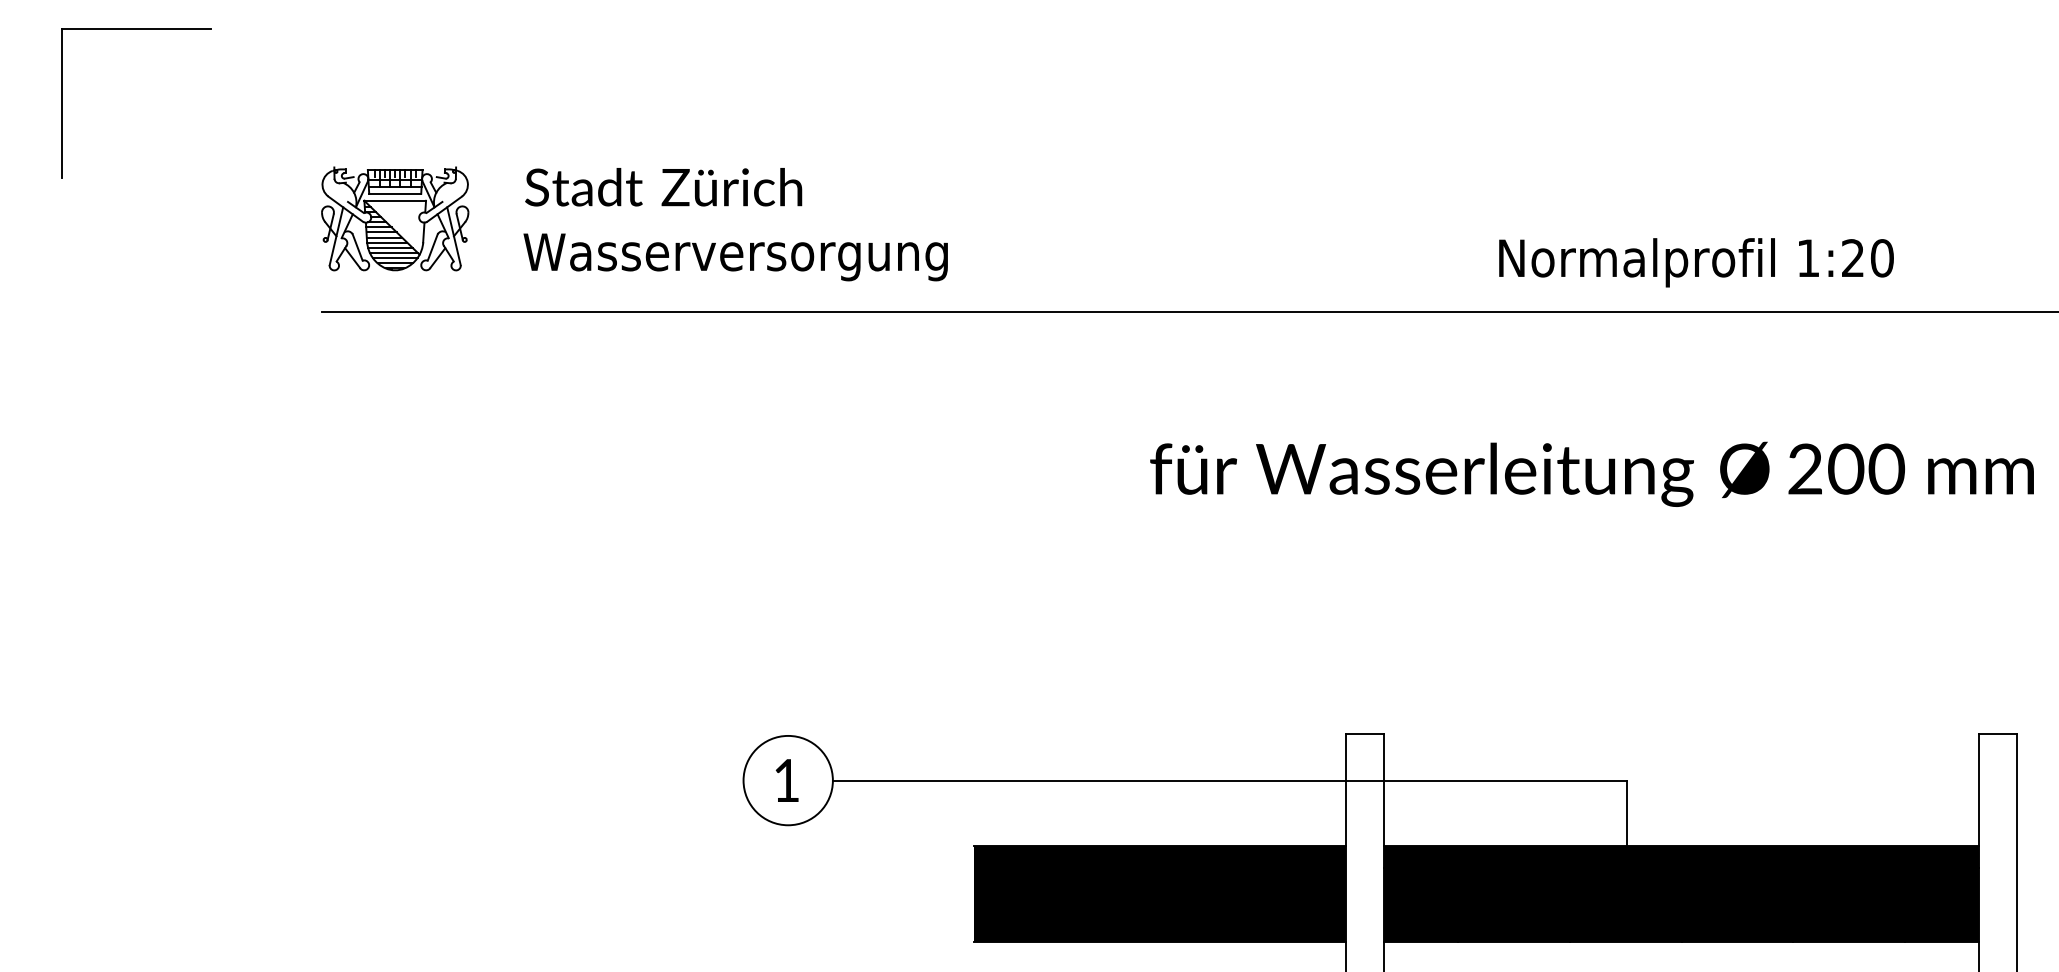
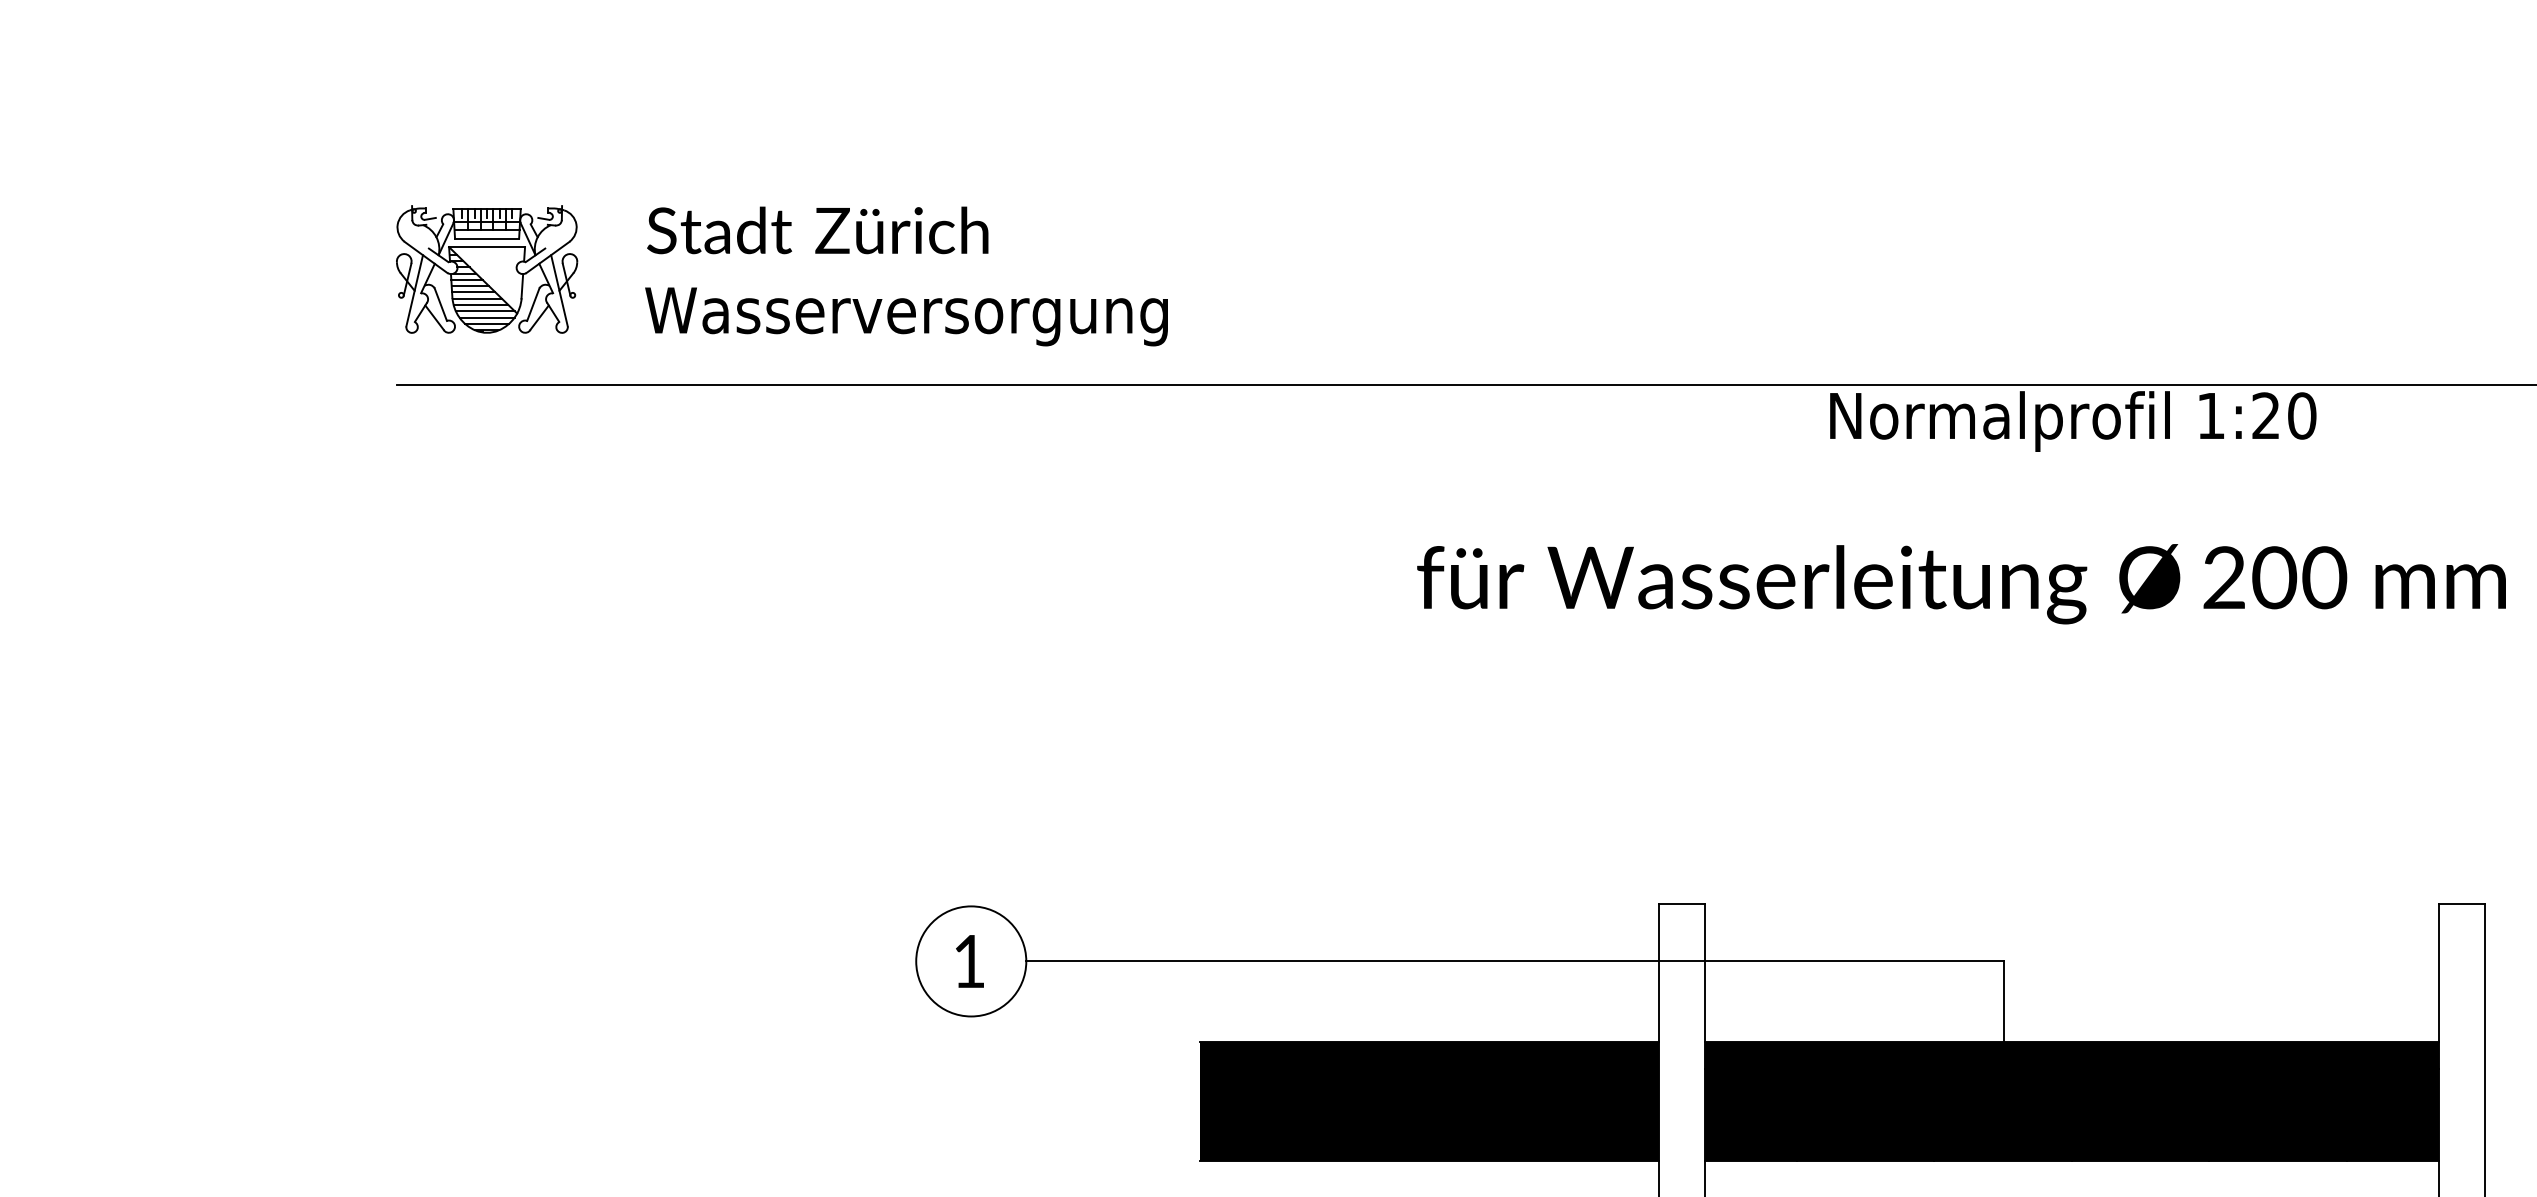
part: (135, 29) -> (167, 36), removed
text: (1696, 262) -> (2073, 421), moved

